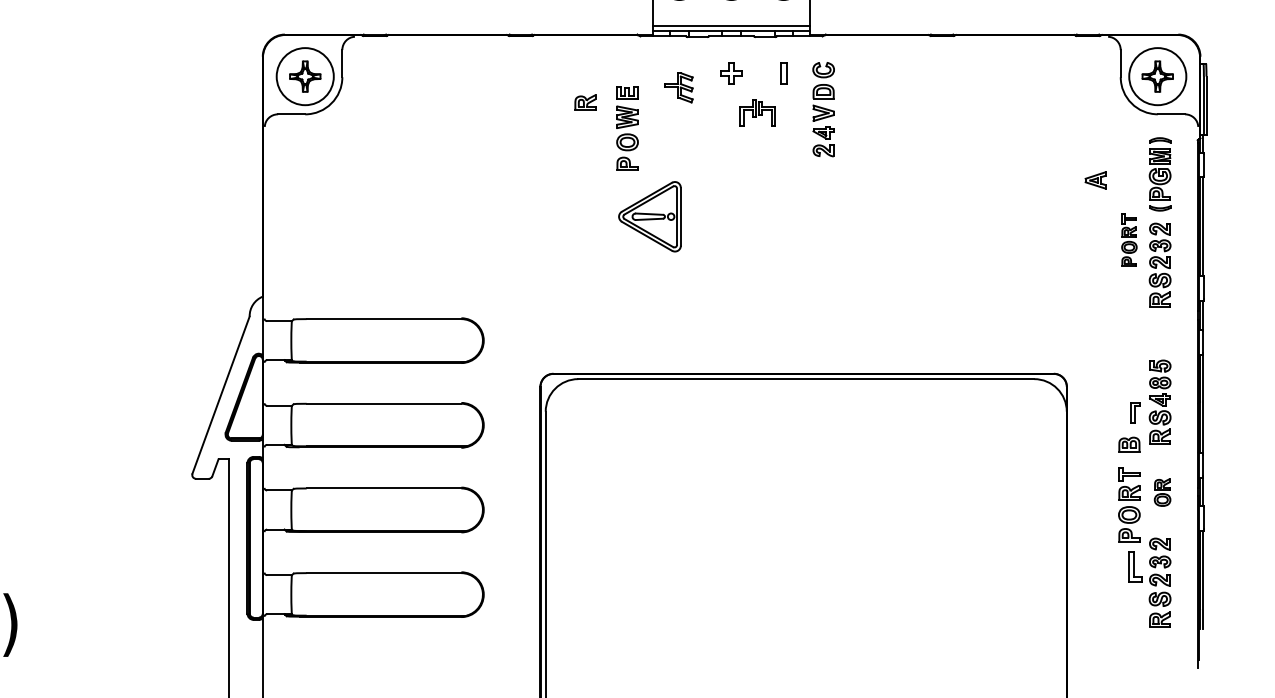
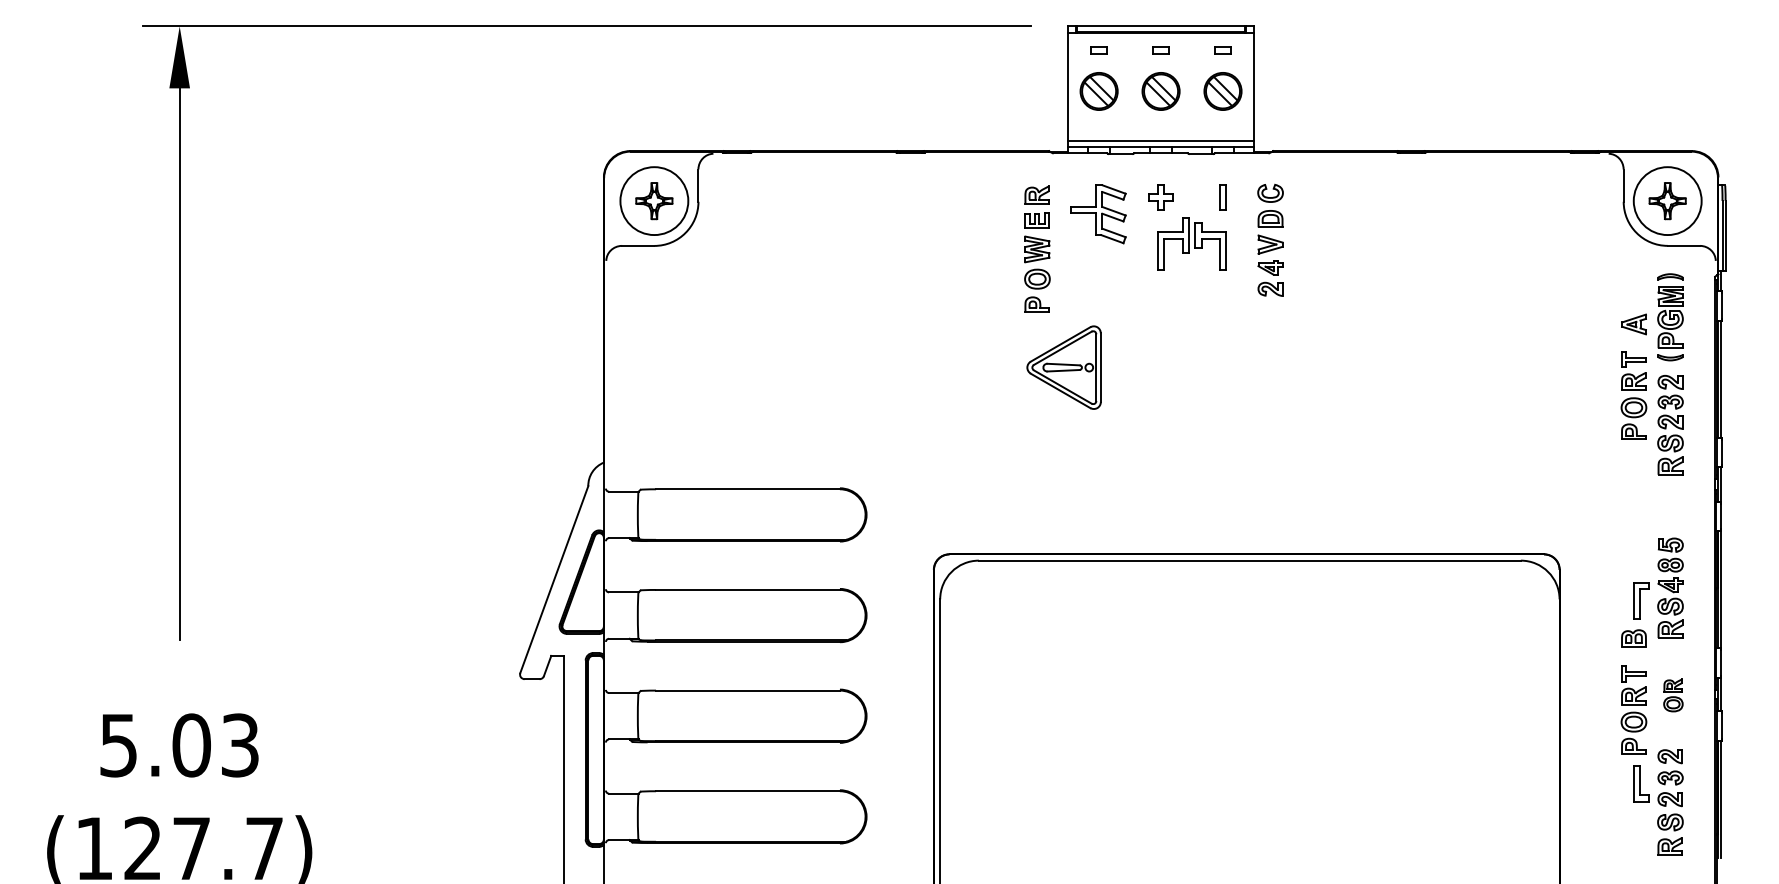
part: (678, 87) -> (1098, 214), size x1.67
part: (584, 102) -> (1036, 194), moved
part: (757, 112) -> (1191, 243), size x1.67
part: (1095, 180) -> (1633, 324), moved
part: (1129, 240) -> (1633, 395), size x1.43
part: (1135, 412) -> (1641, 600), size x1.43

